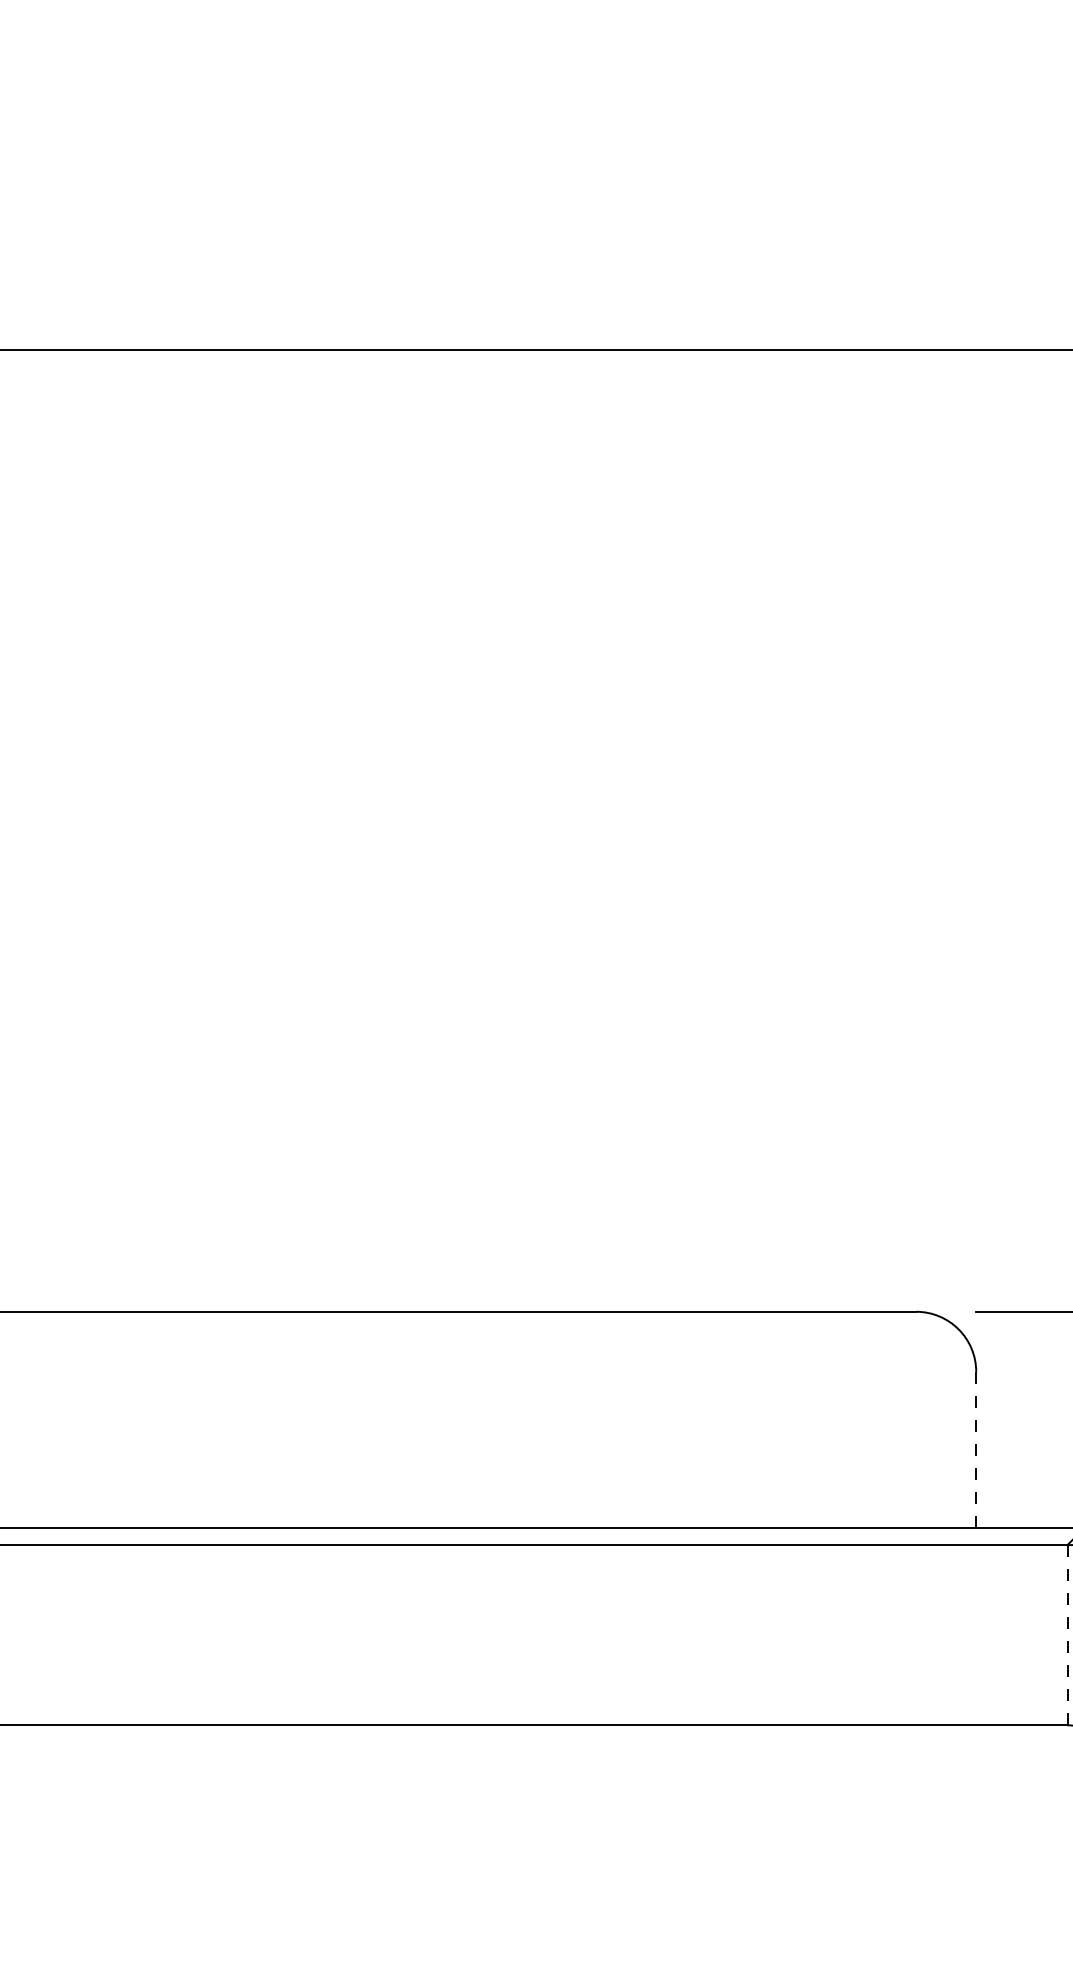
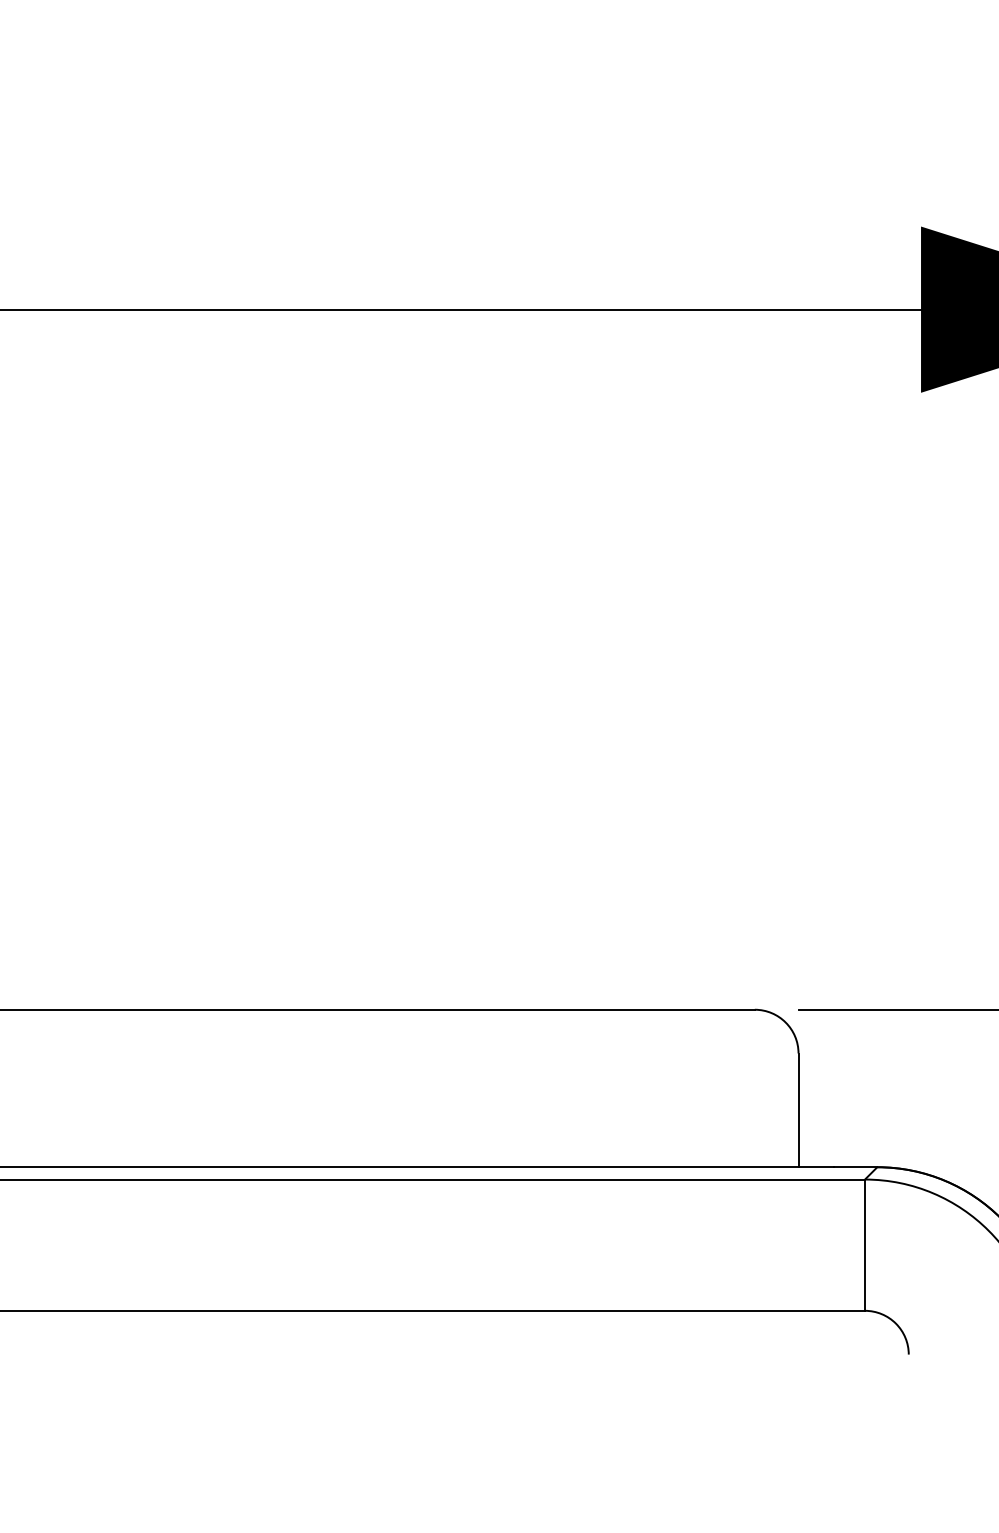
line: (976, 1450) -> (798, 1110), dashed -> solid
line: (1068, 1635) -> (865, 1245), dashed -> solid

